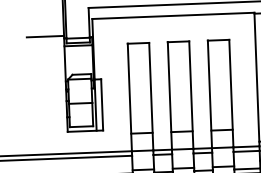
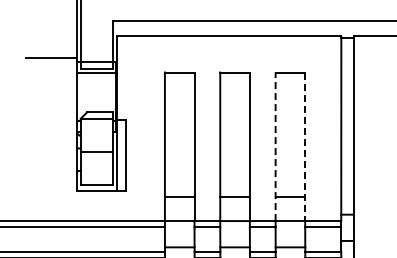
line: (209, 94) -> (275, 146), solid -> dashed
line: (231, 94) -> (305, 147), solid -> dashed

